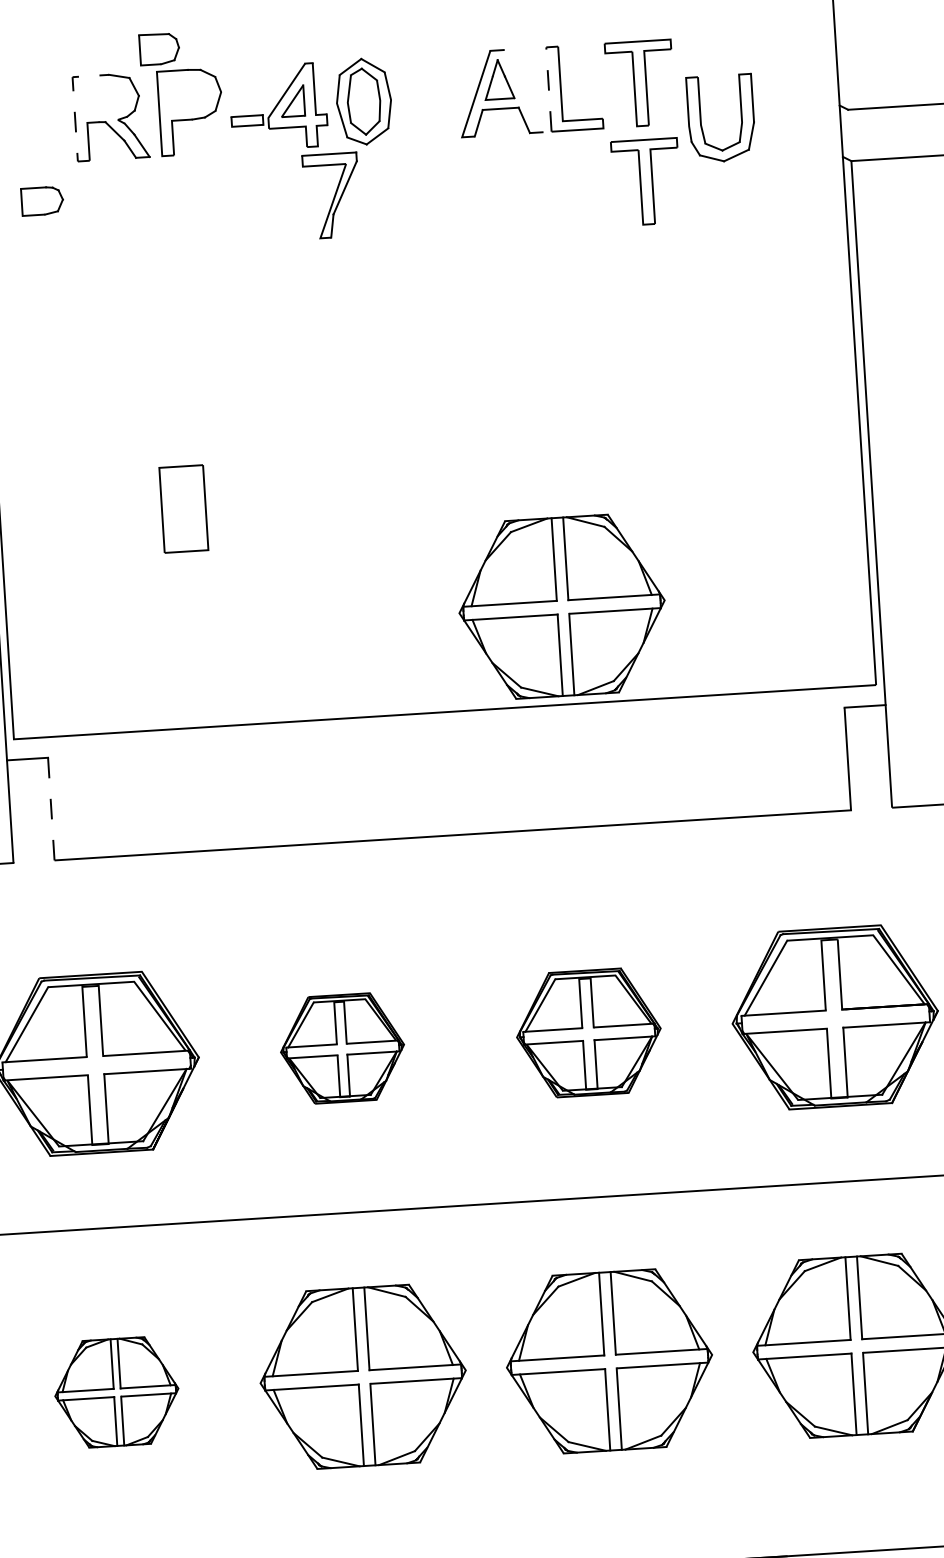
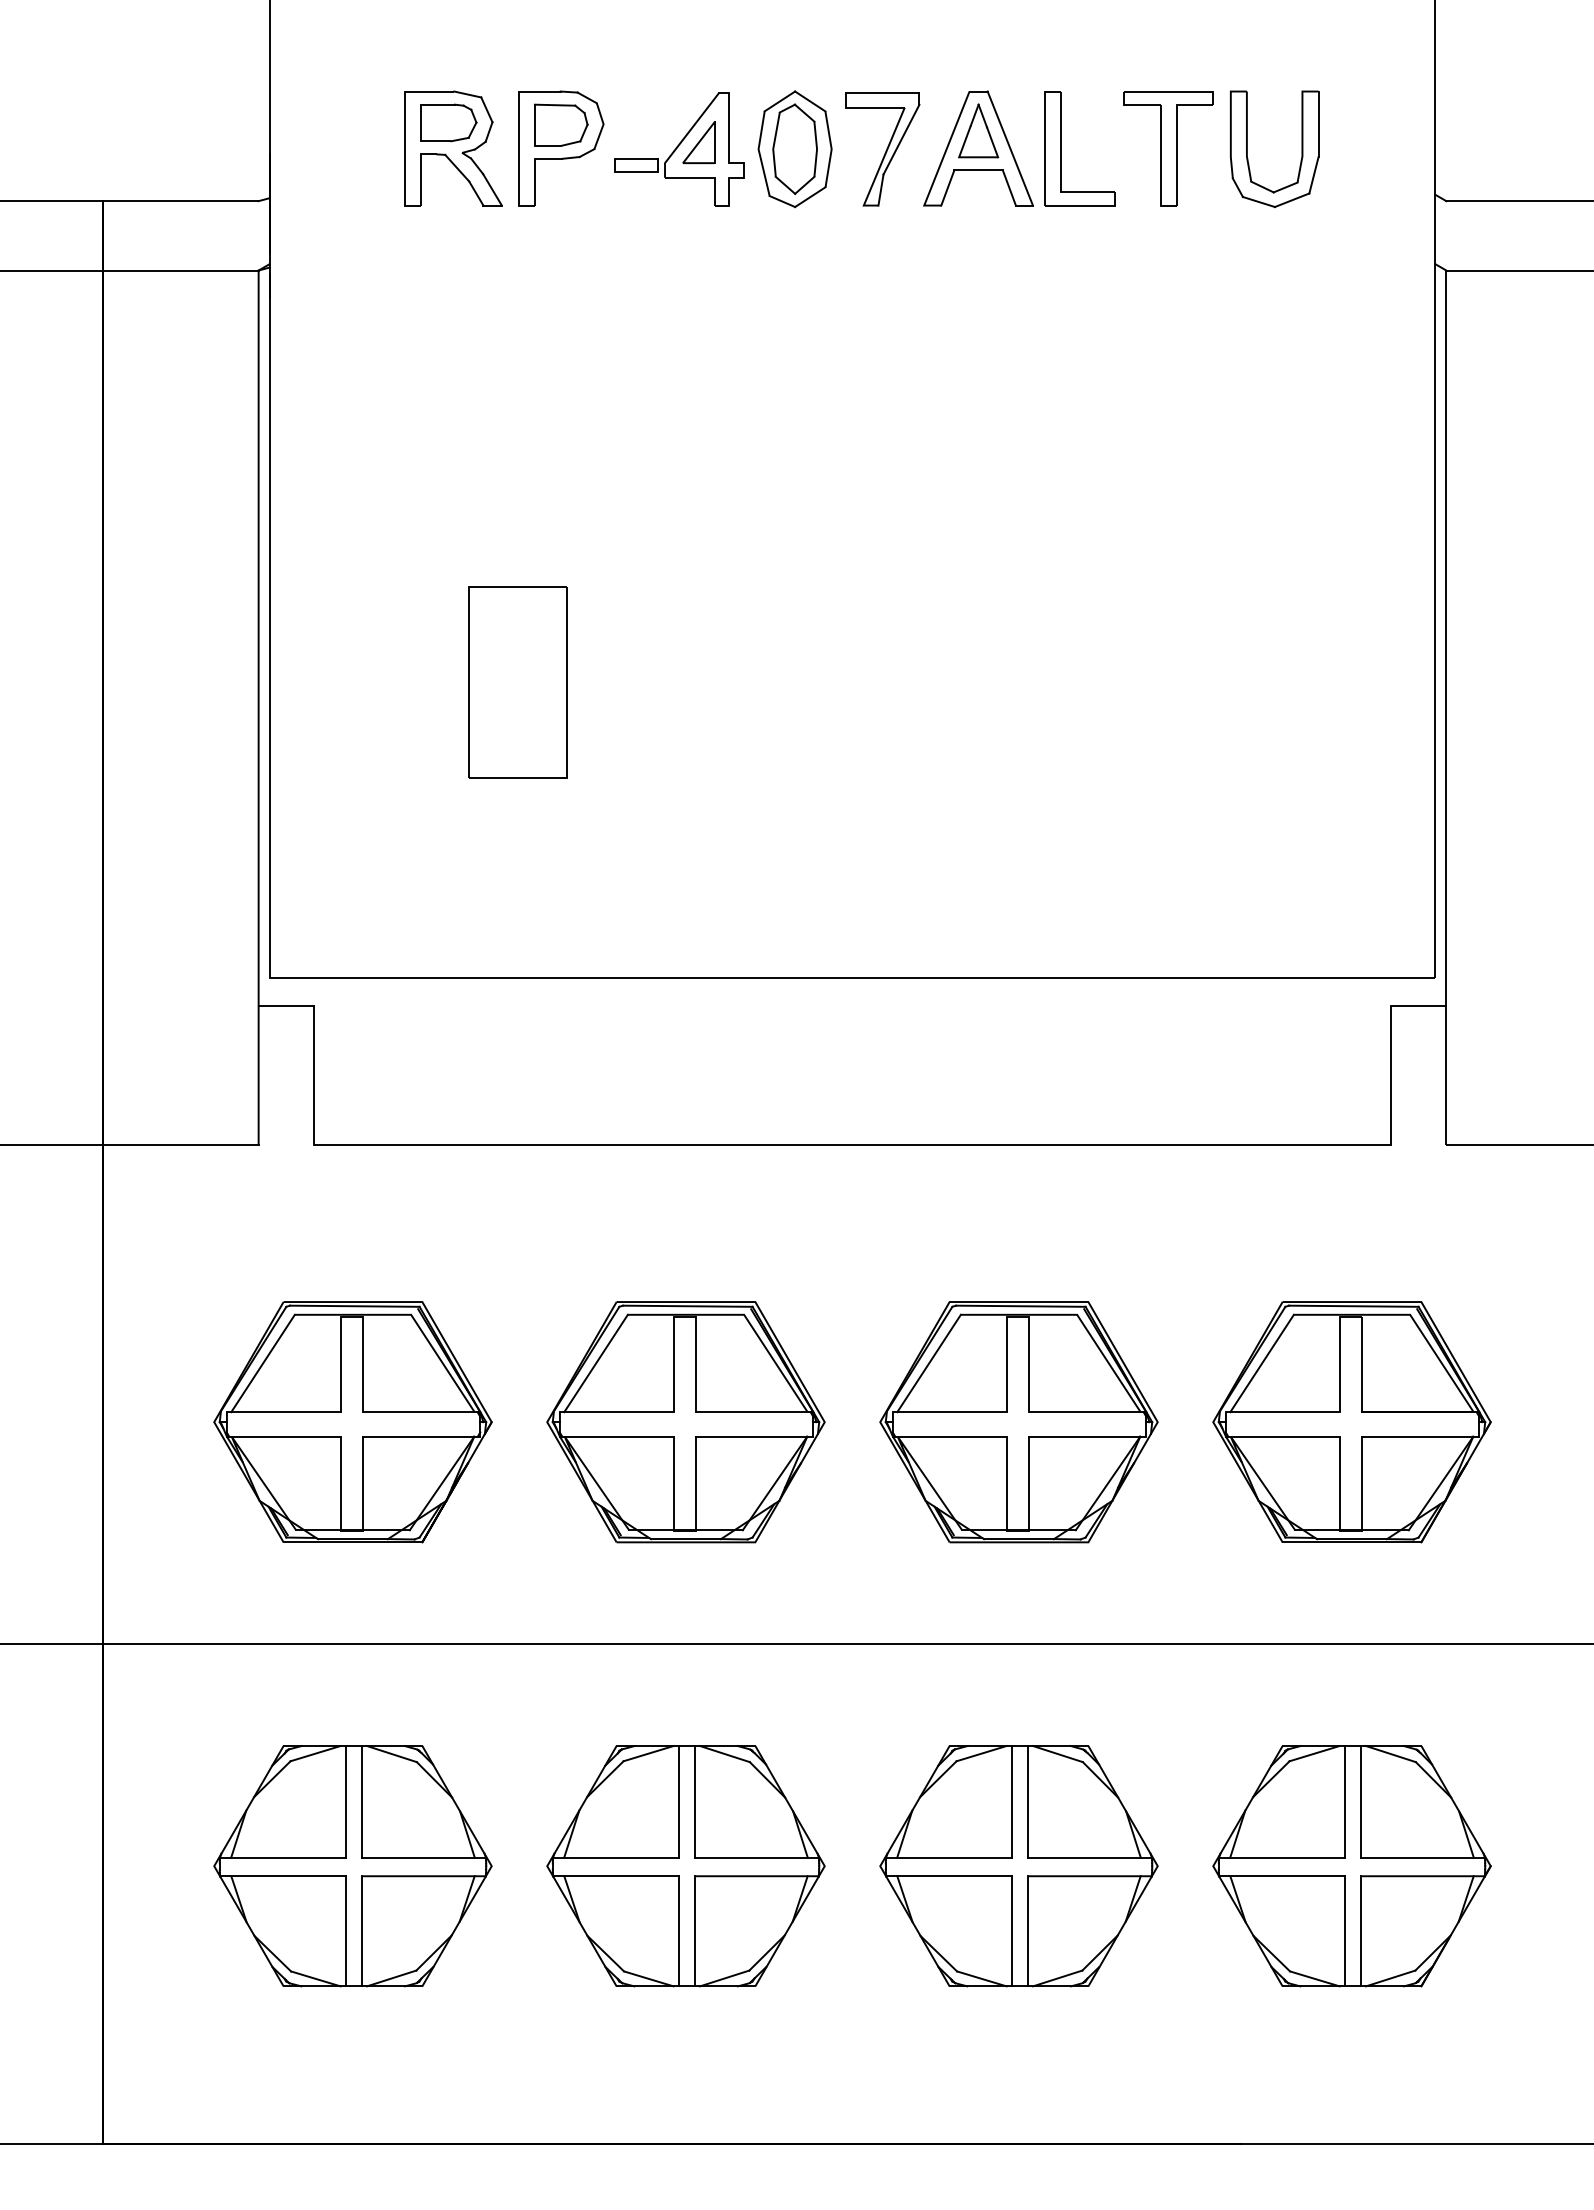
part: (159, 48) -> (561, 124), moved
line: (548, 82) -> (1045, 139), dashed -> solid
line: (522, 91) -> (1009, 148), added
line: (74, 107) -> (404, 132), dashed -> solid
part: (701, 119) -> (1247, 148), moved
part: (646, 182) -> (1168, 281), removed
part: (331, 196) -> (882, 149), moved
part: (42, 200) -> (448, 122), moved
part: (183, 509) -> (517, 682), size x1.67
part: (561, 607) -> (1018, 846), removed
line: (51, 808) -> (314, 1074), dashed -> solid
part: (588, 1033) -> (1018, 1422), size x1.43
part: (342, 1048) -> (685, 1422), size x1.67
part: (116, 1392) -> (352, 1866), size x1.67

